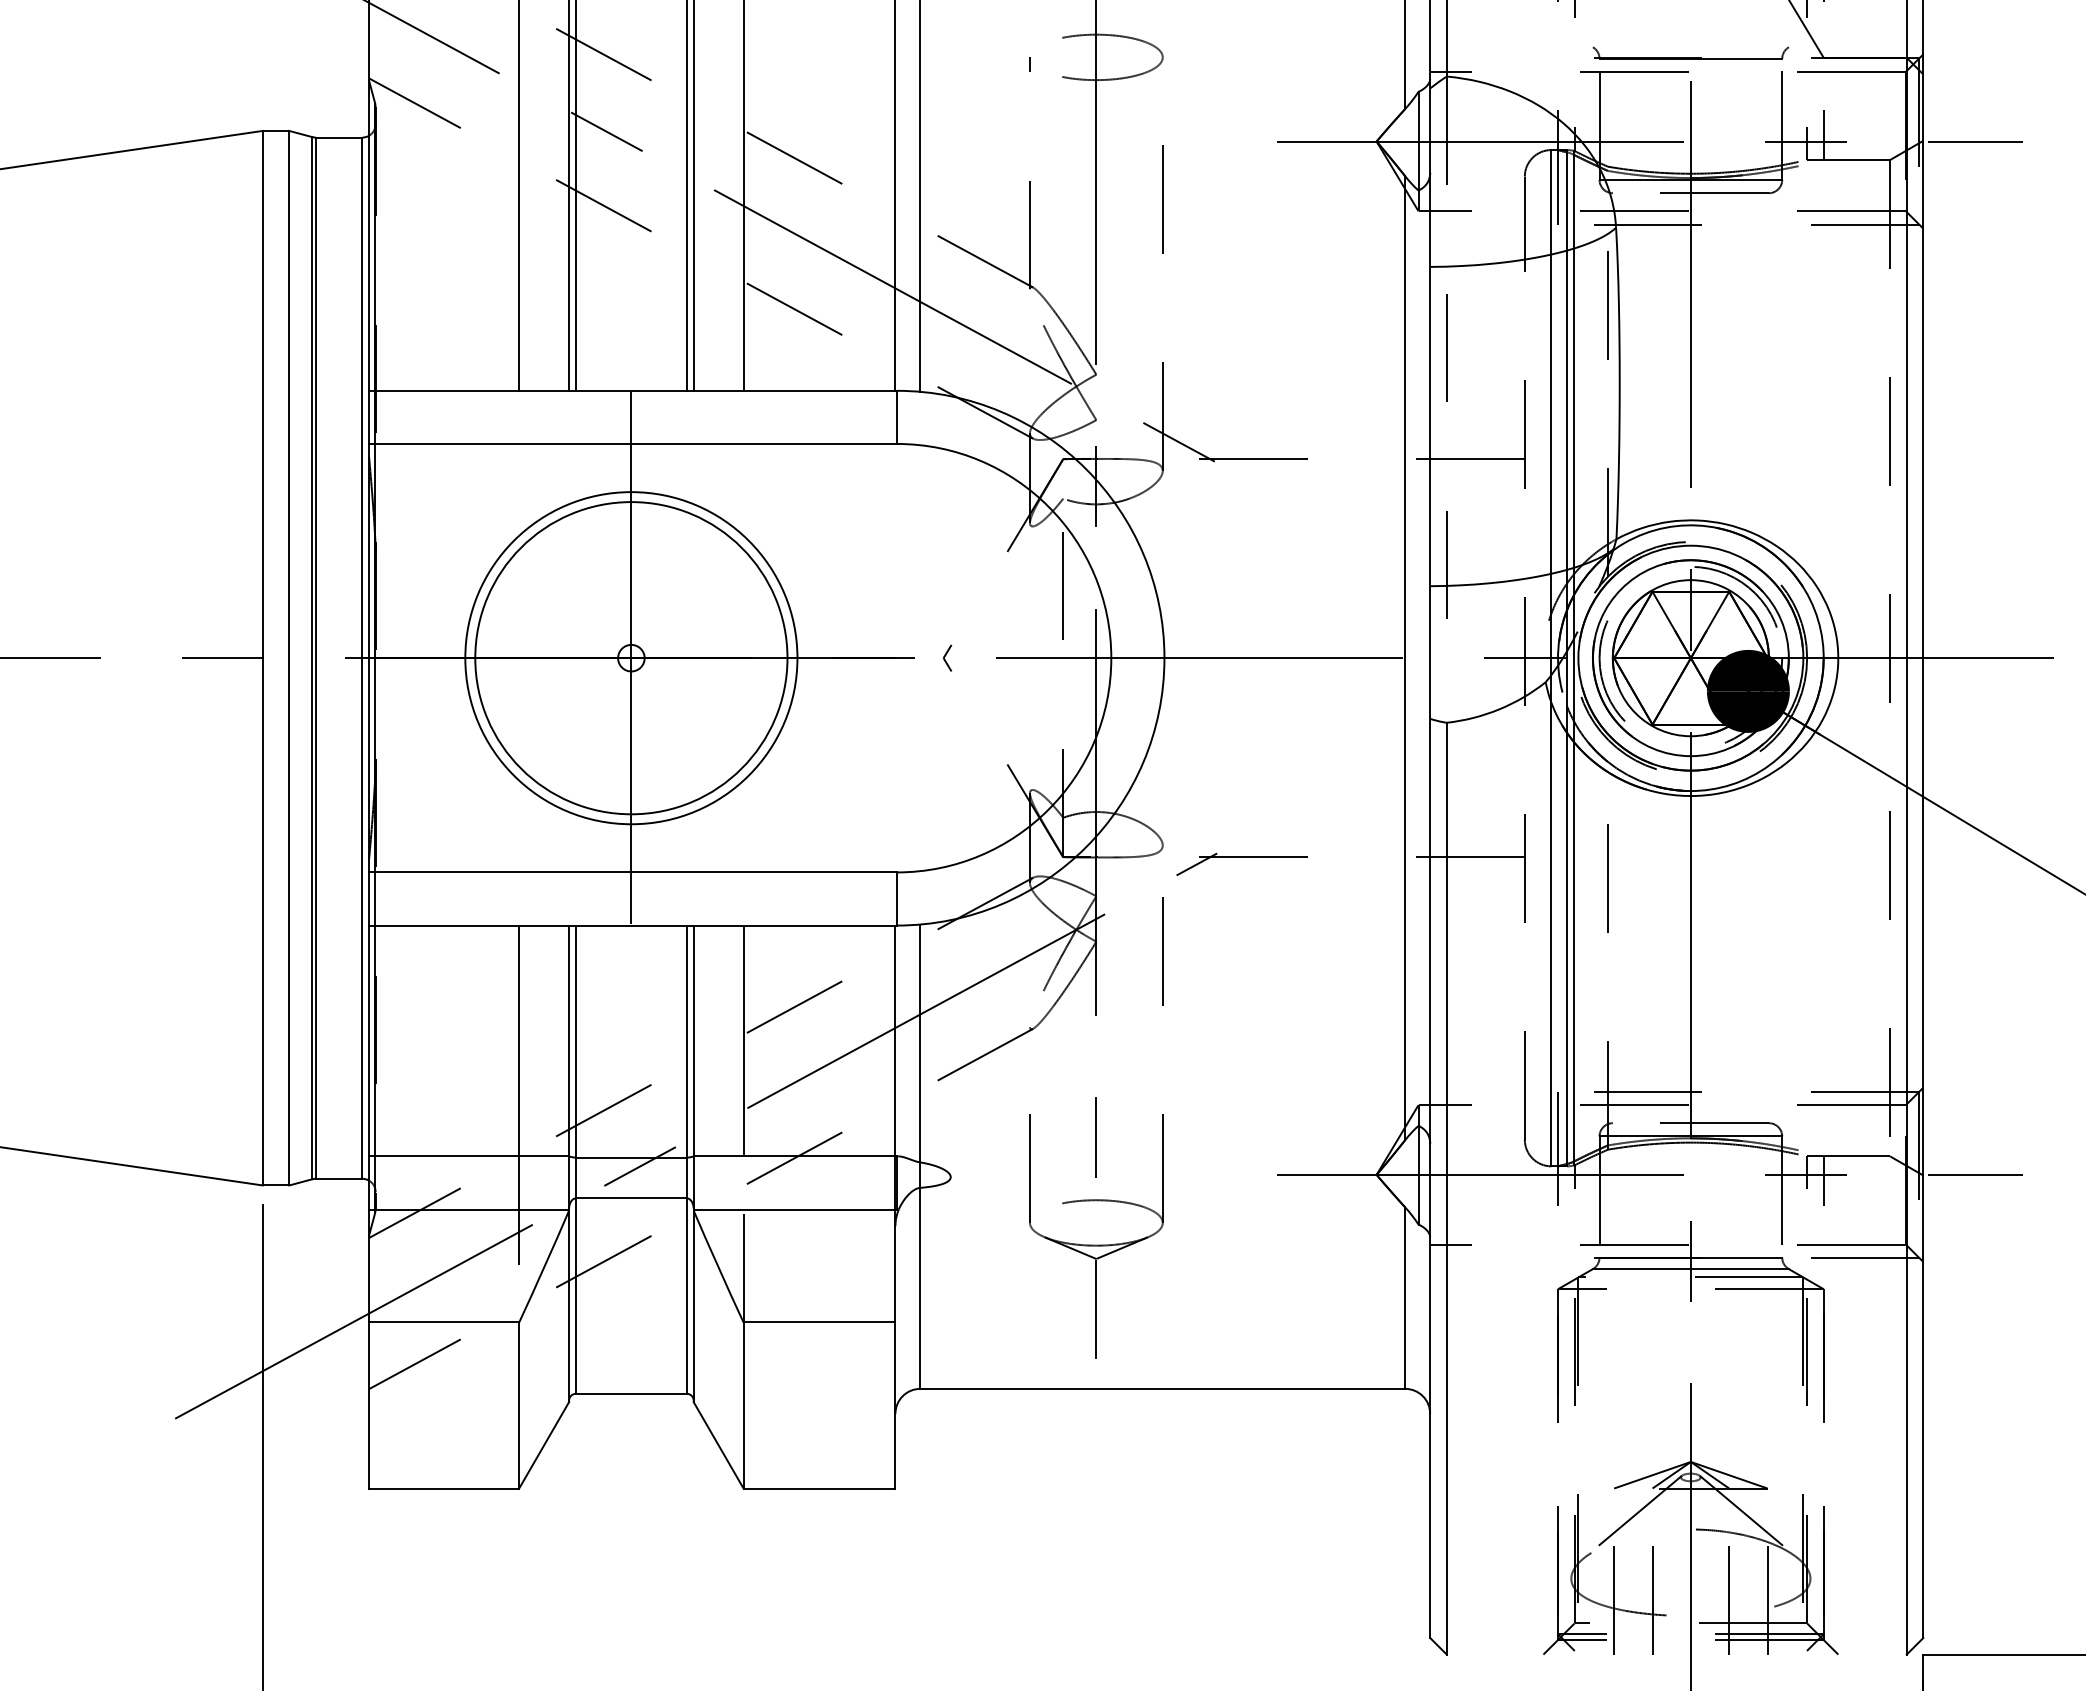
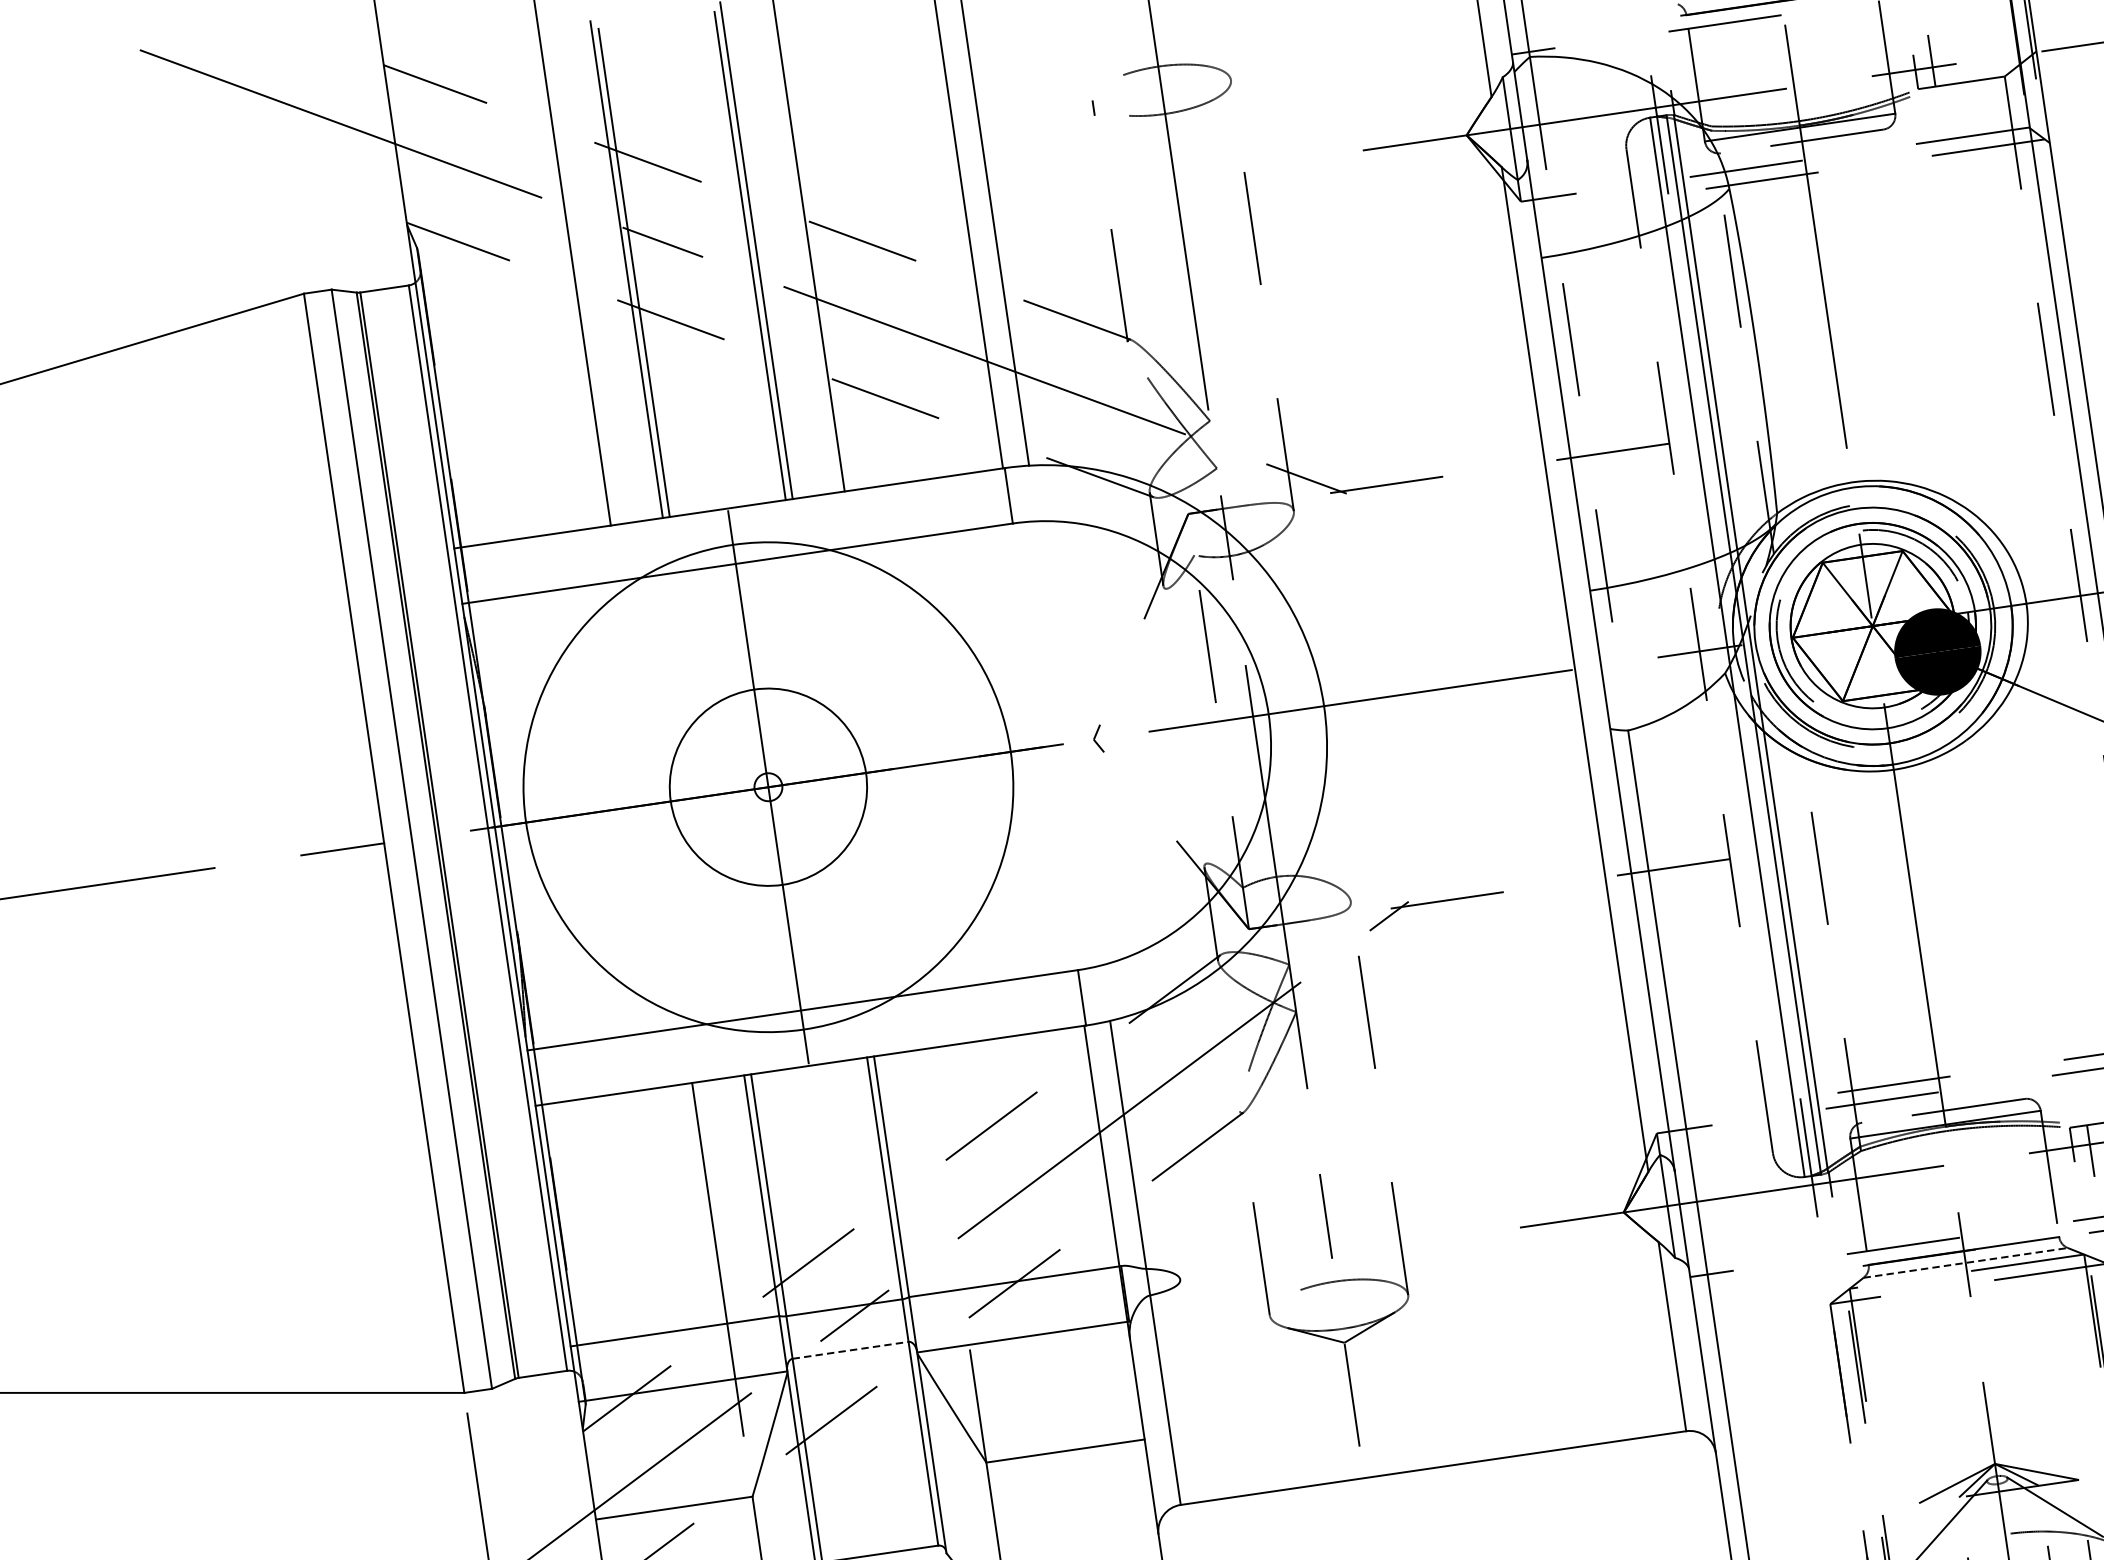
circle: (631, 658) -> (768, 787), size x0.6
circle: (631, 658) -> (768, 787), size x1.4
line: (743, 1040) -> (943, 1168), removed
line: (631, 1198) -> (850, 1350), solid -> dashed
line: (1690, 1269) -> (1965, 1263), solid -> dashed

